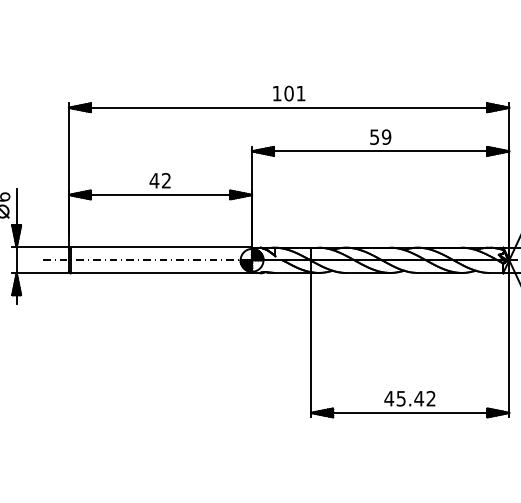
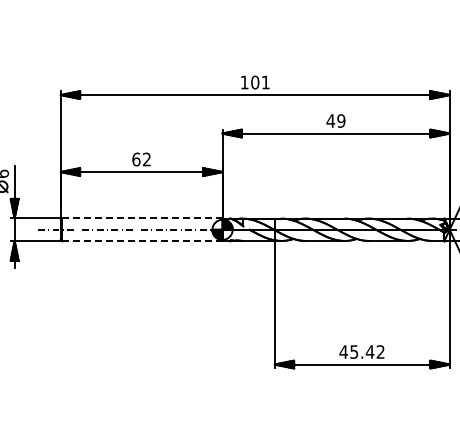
text: (374, 136) -> (330, 120), 59 -> 49
text: (154, 180) -> (136, 159), 42 -> 62
line: (160, 247) -> (141, 218), solid -> dashed
line: (161, 273) -> (142, 241), solid -> dashed

